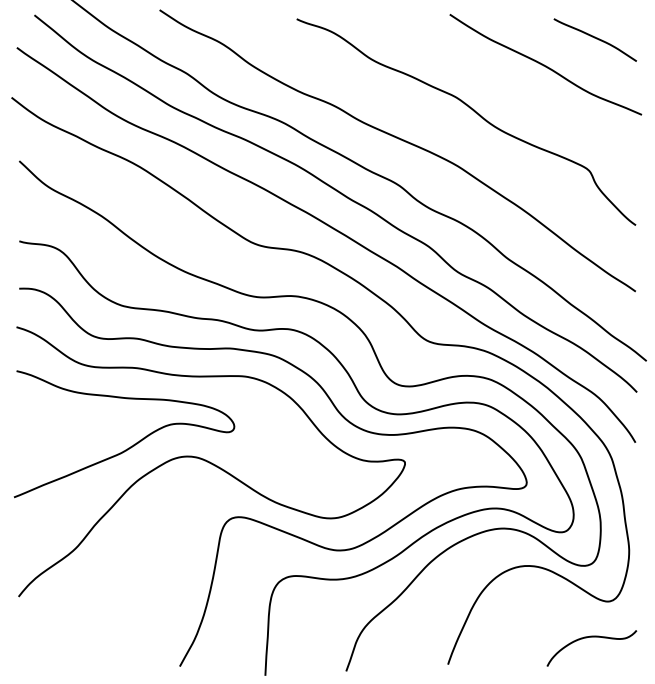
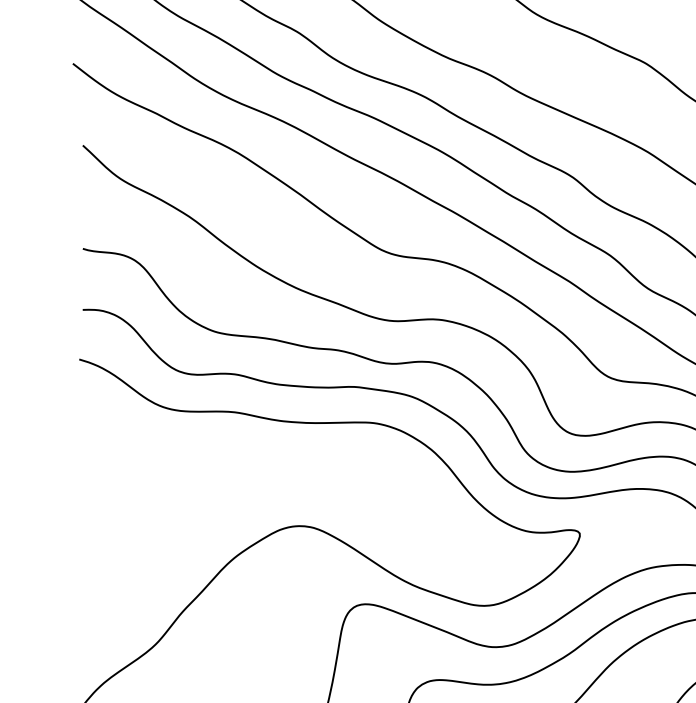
curve: (131, 445) -> (227, 511), removed

